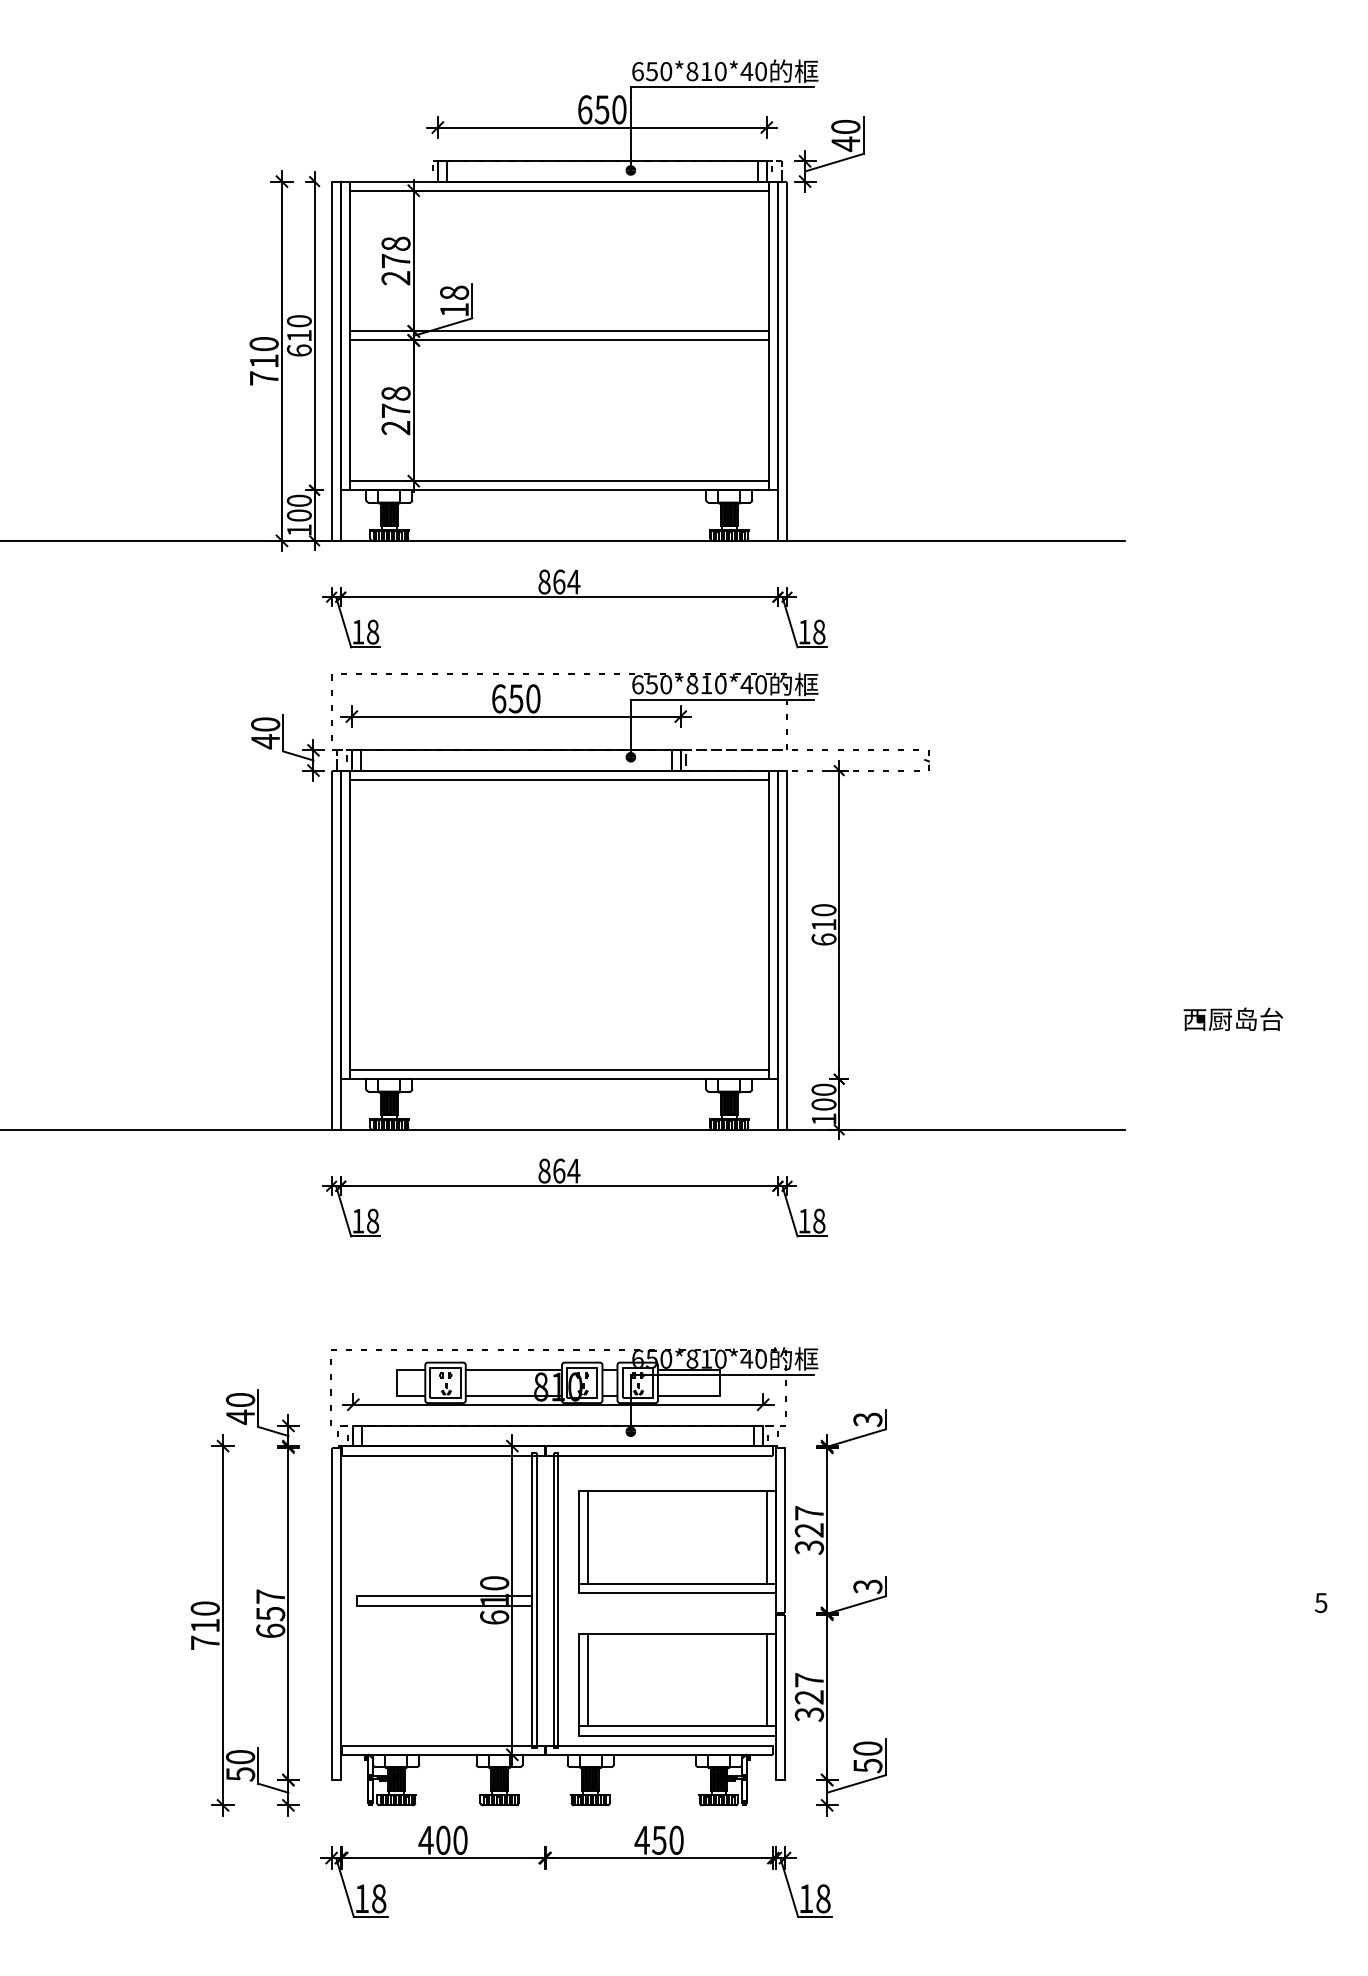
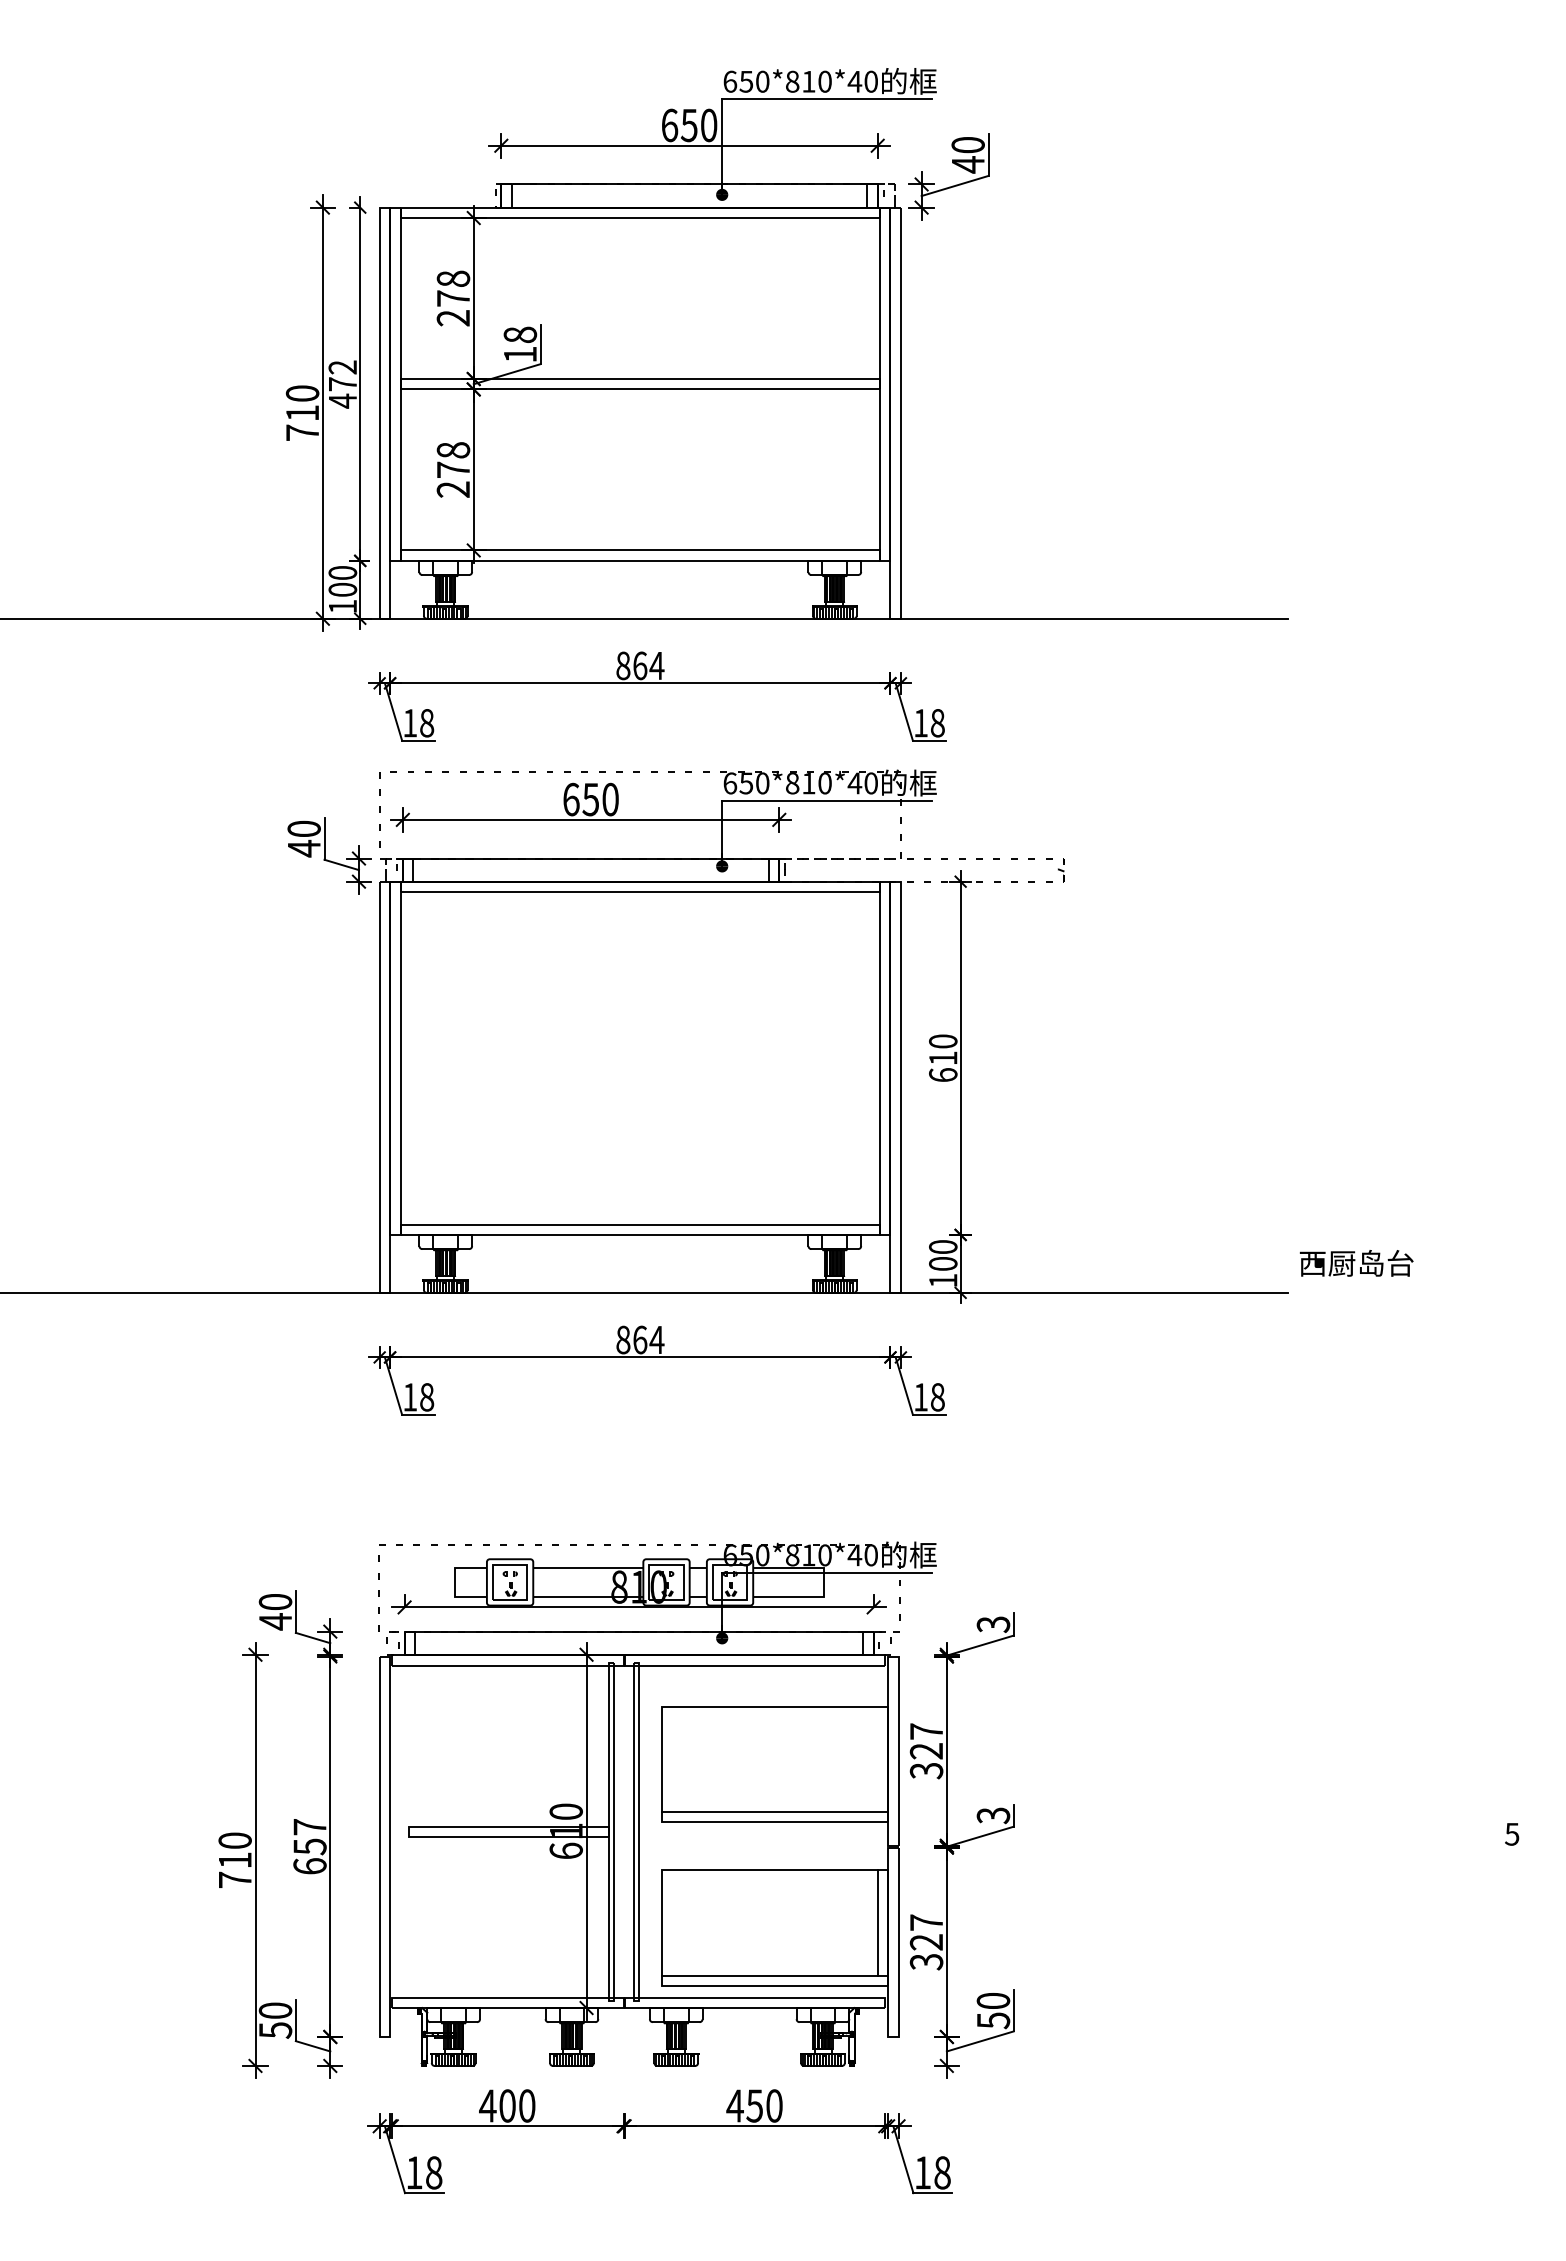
text: (299, 336) -> (342, 384), 610 -> 472
text: (1233, 1019) -> (1356, 1263), moved
line: (587, 1537) -> (672, 1759), removed
line: (766, 1537) -> (877, 1759), removed
line: (587, 1680) -> (672, 1922), removed

